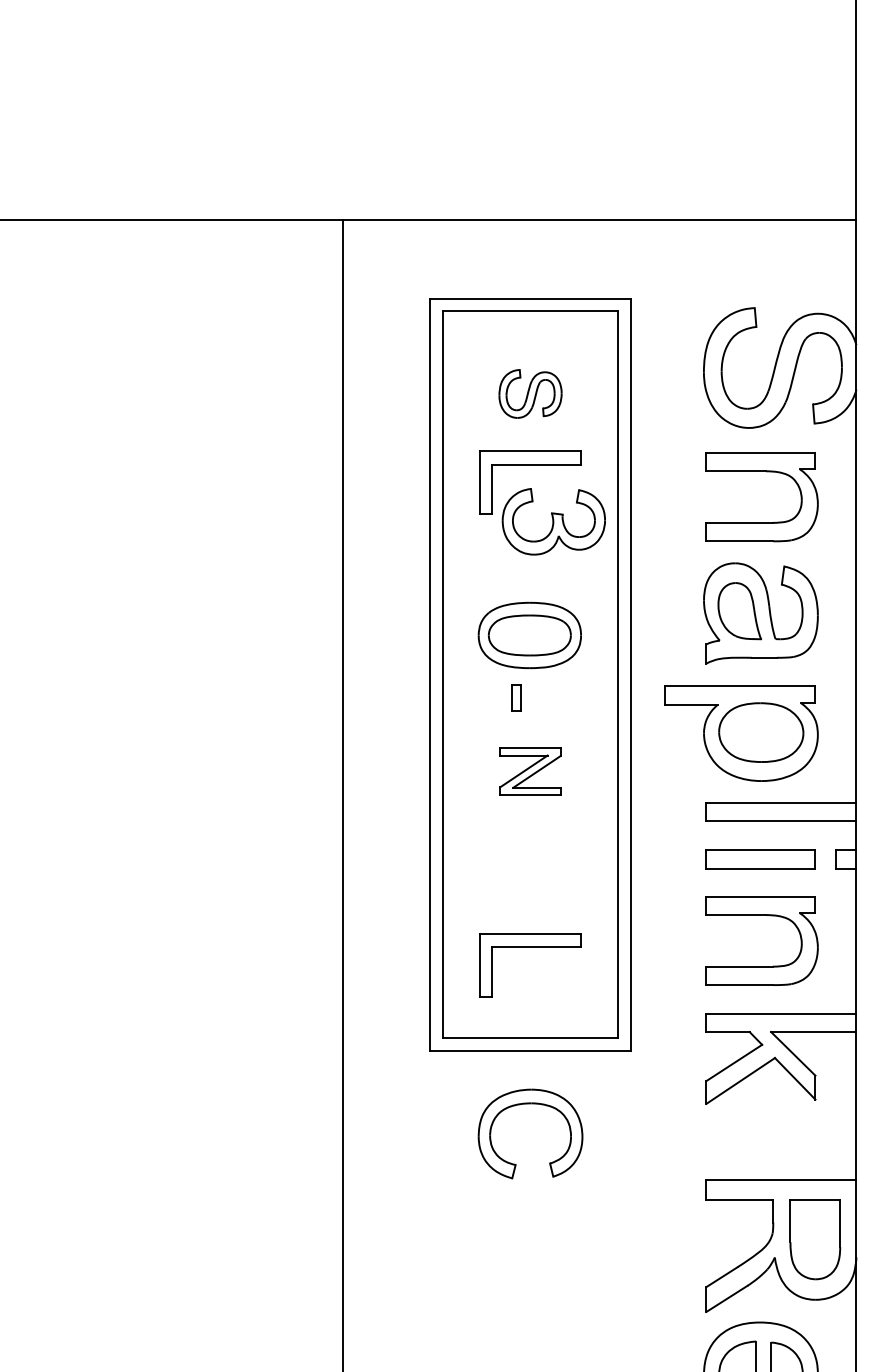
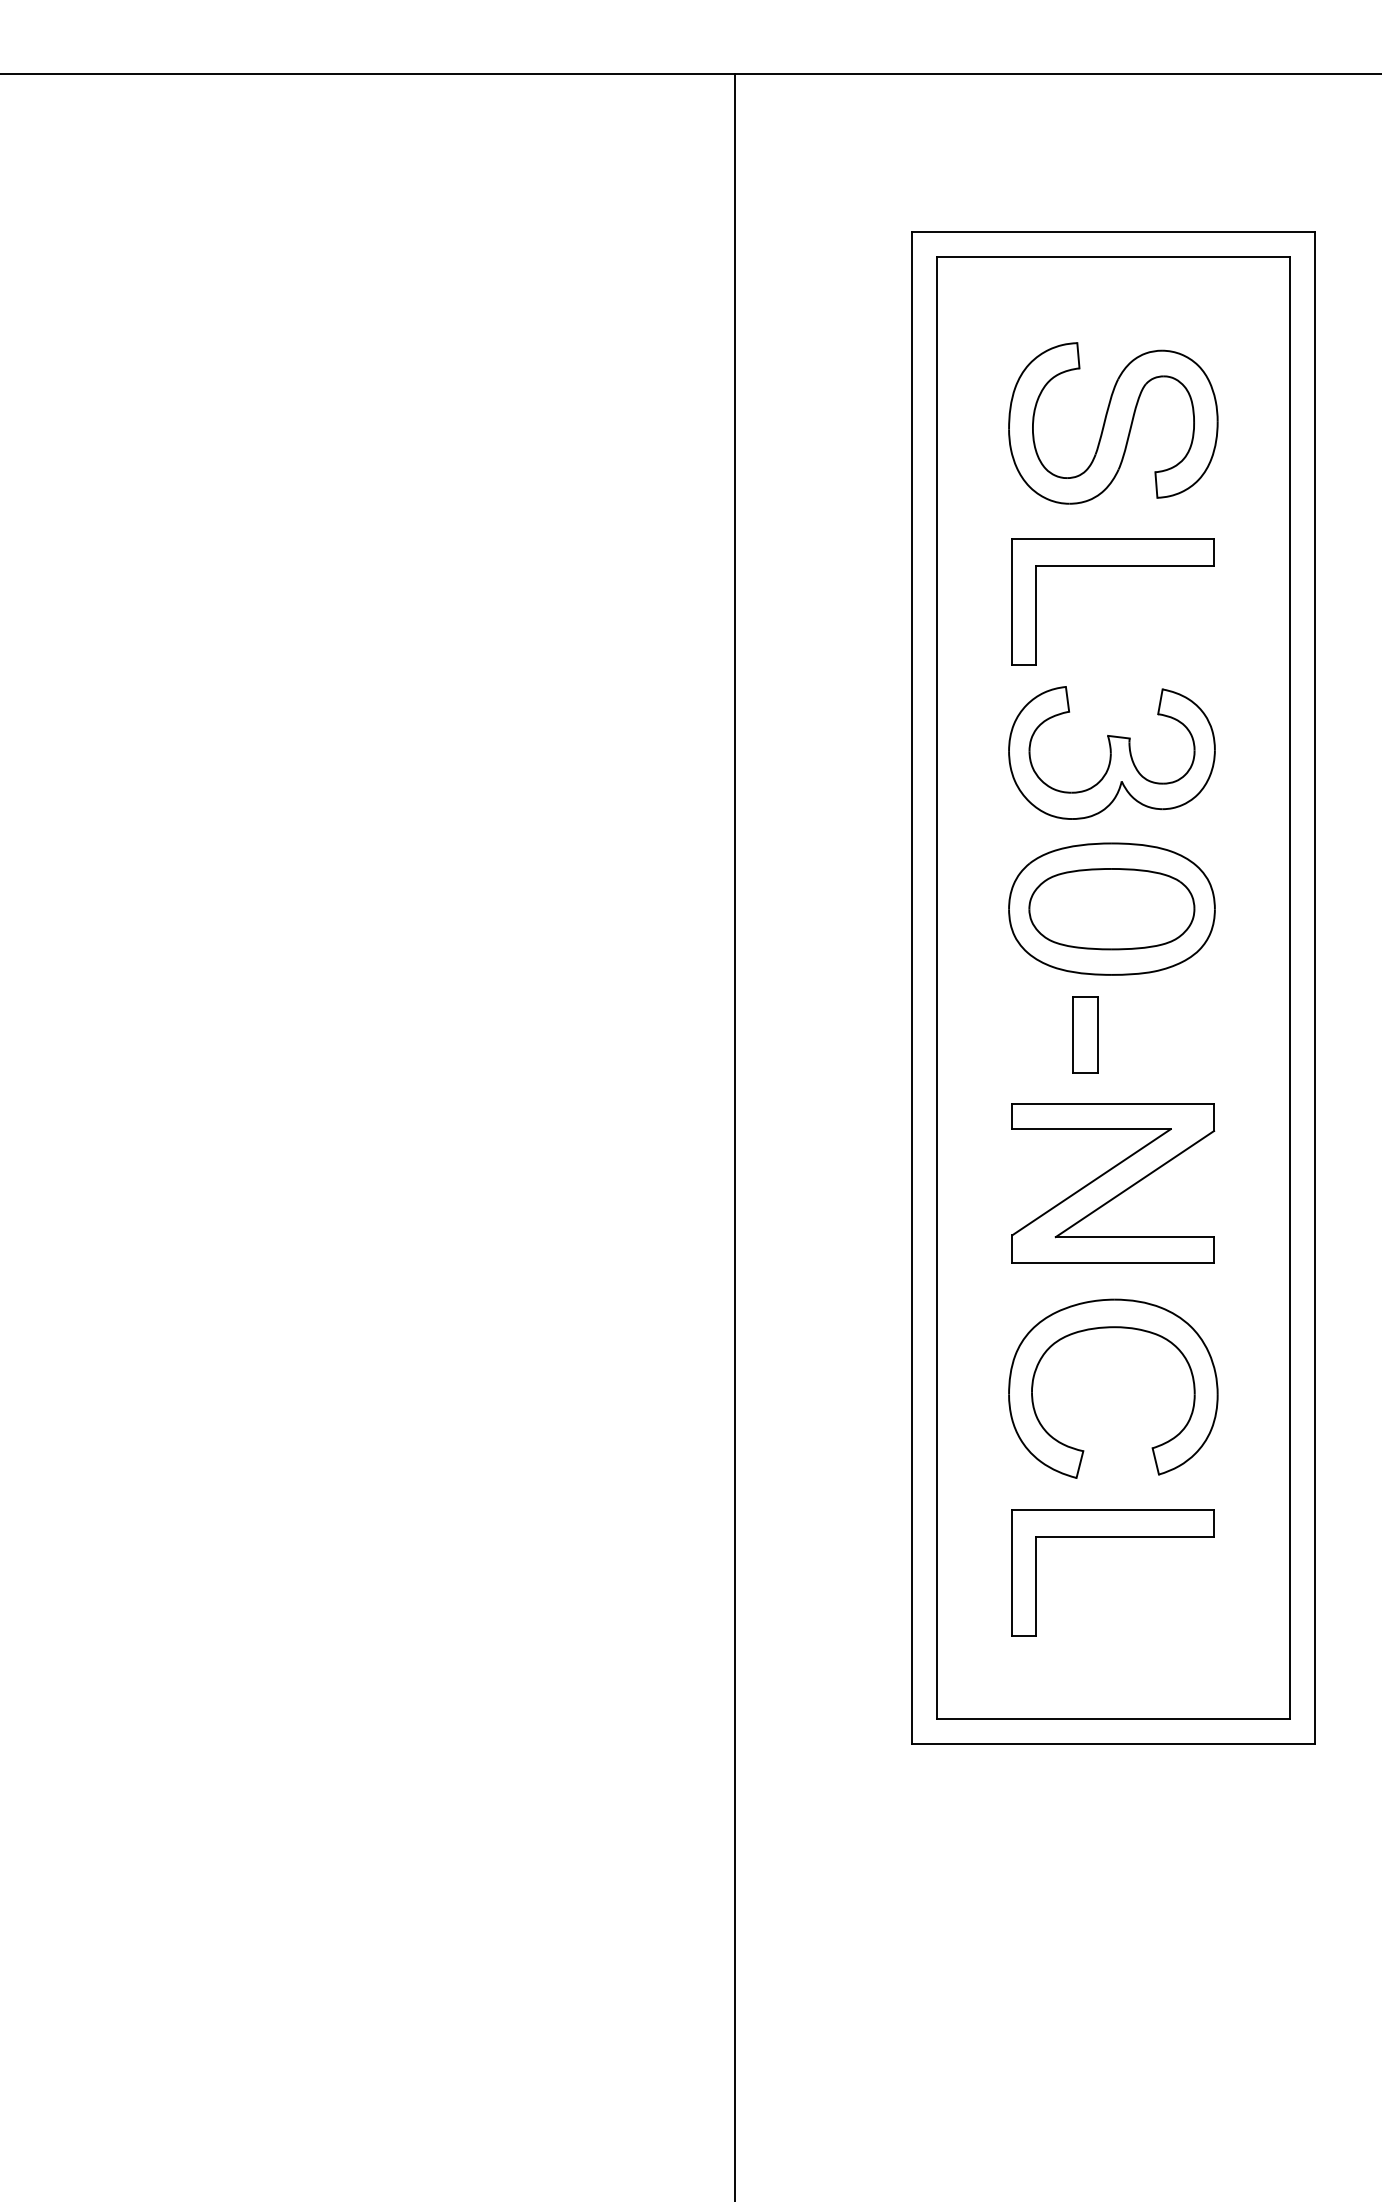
part: (530, 393) -> (1113, 422), size x1.67
part: (553, 521) -> (1111, 752), moved
part: (516, 697) -> (1085, 1033), size x1.43
part: (530, 771) -> (1113, 1182), size x1.67
part: (530, 1104) -> (1113, 1329), moved

